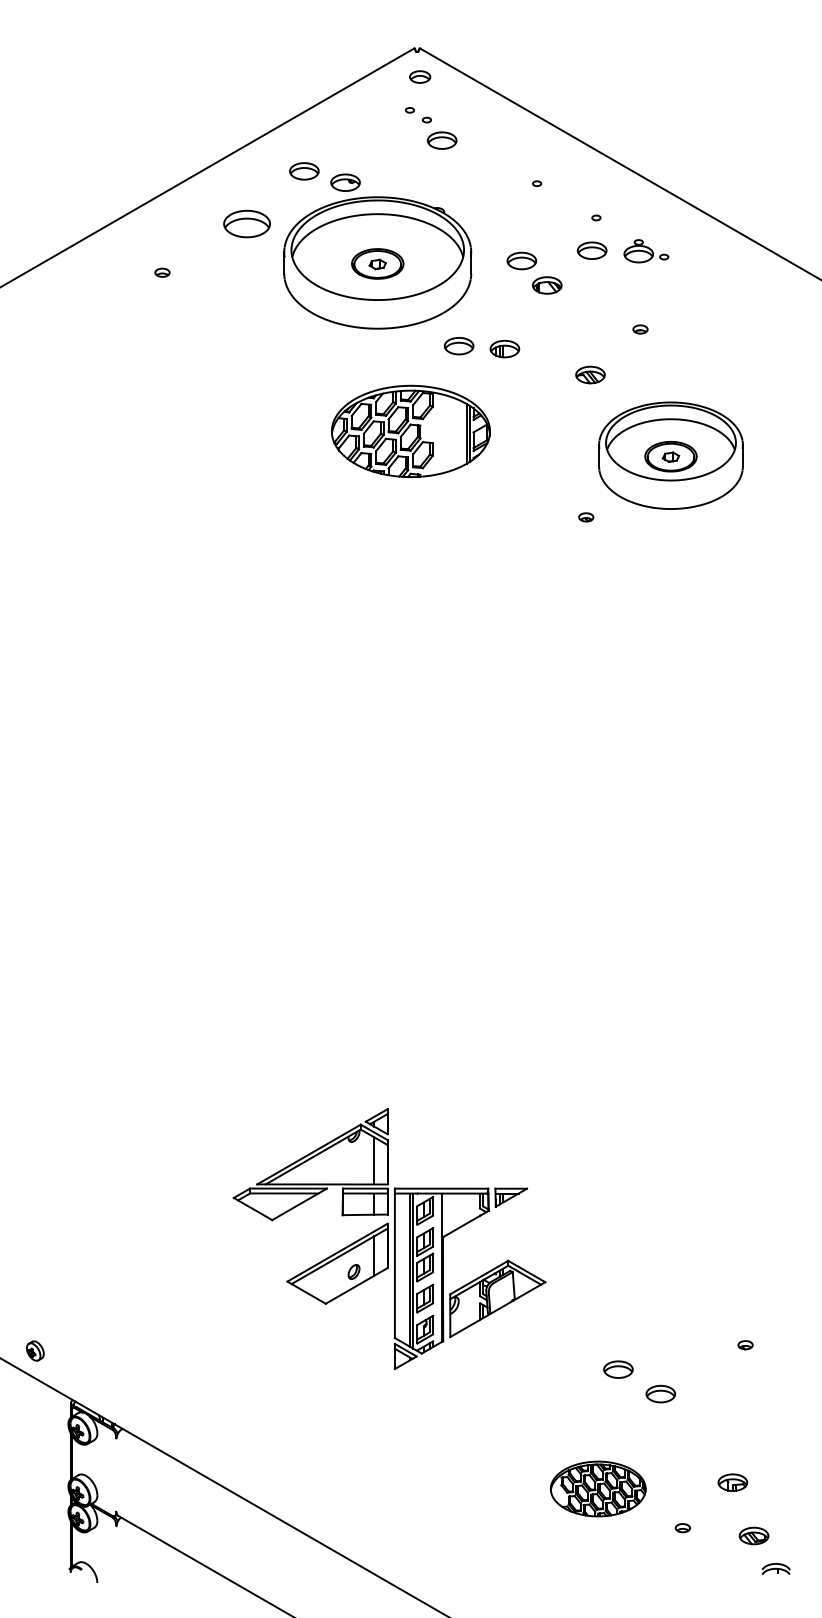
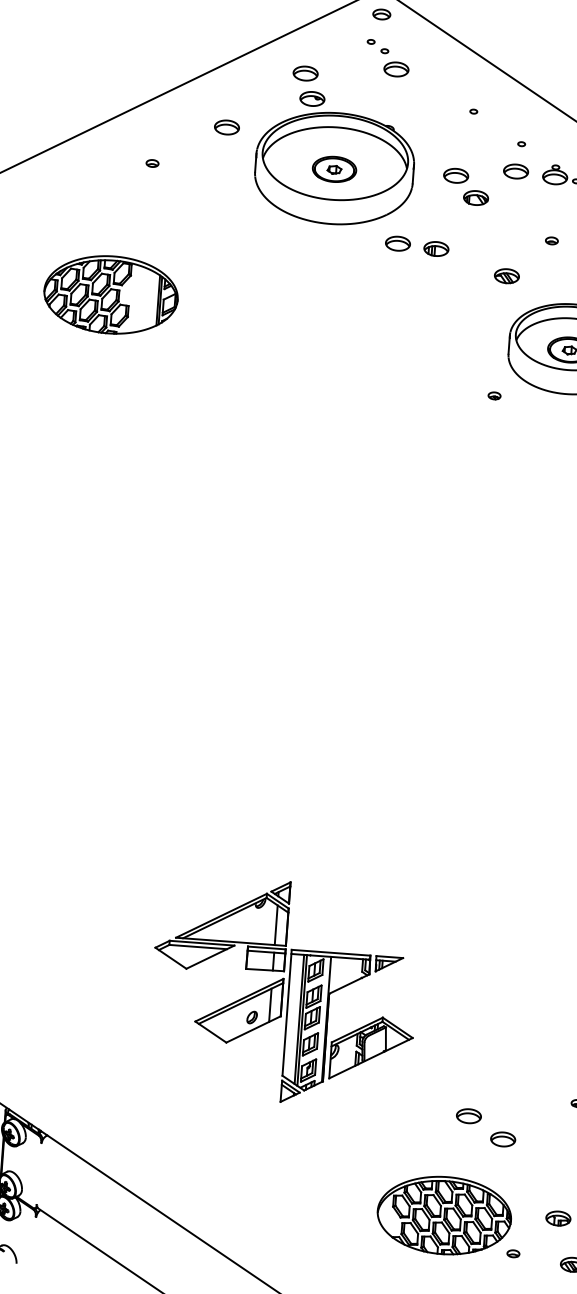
part: (304, 171) -> (305, 73), moved
part: (247, 223) -> (227, 127), size x0.62
part: (410, 431) -> (110, 294), moved
part: (598, 1488) -> (444, 1215), size x1.67

